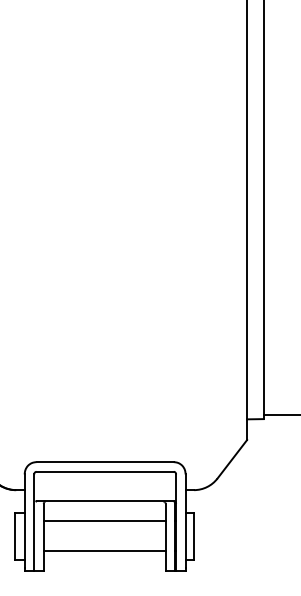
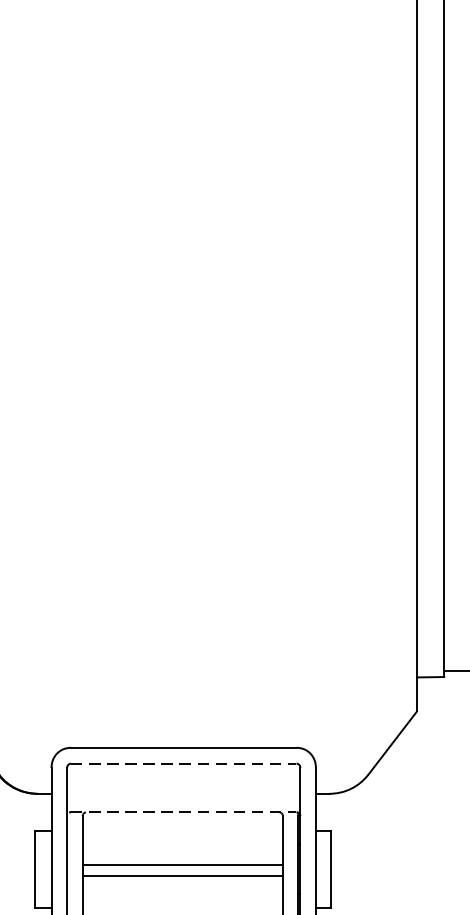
line: (105, 471) -> (184, 763), solid -> dashed
line: (105, 501) -> (184, 812), solid -> dashed
line: (104, 521) -> (182, 865), moved
line: (104, 551) -> (182, 876), moved

